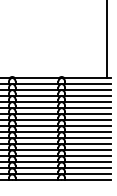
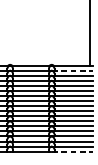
line: (86, 83) -> (72, 70), solid -> dashed
line: (86, 180) -> (72, 151), solid -> dashed

